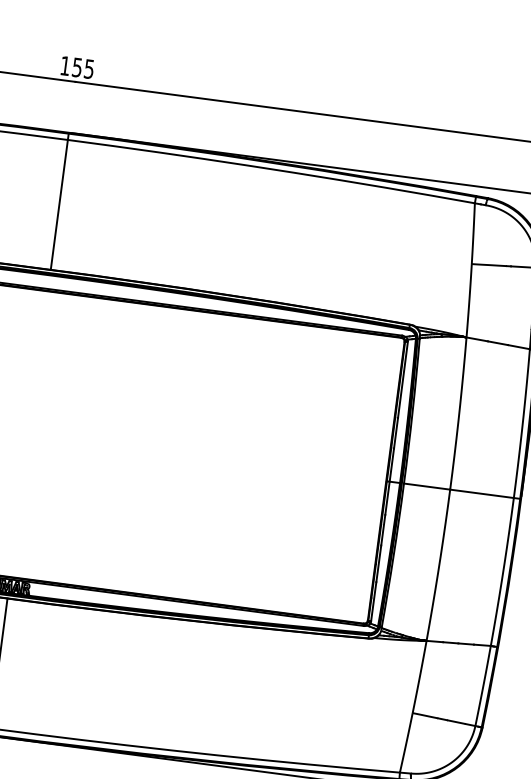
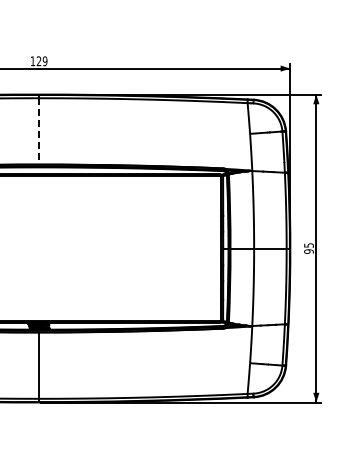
text: (82, 68) -> (41, 61), 155 -> 129
line: (60, 205) -> (39, 131), solid -> dashed

